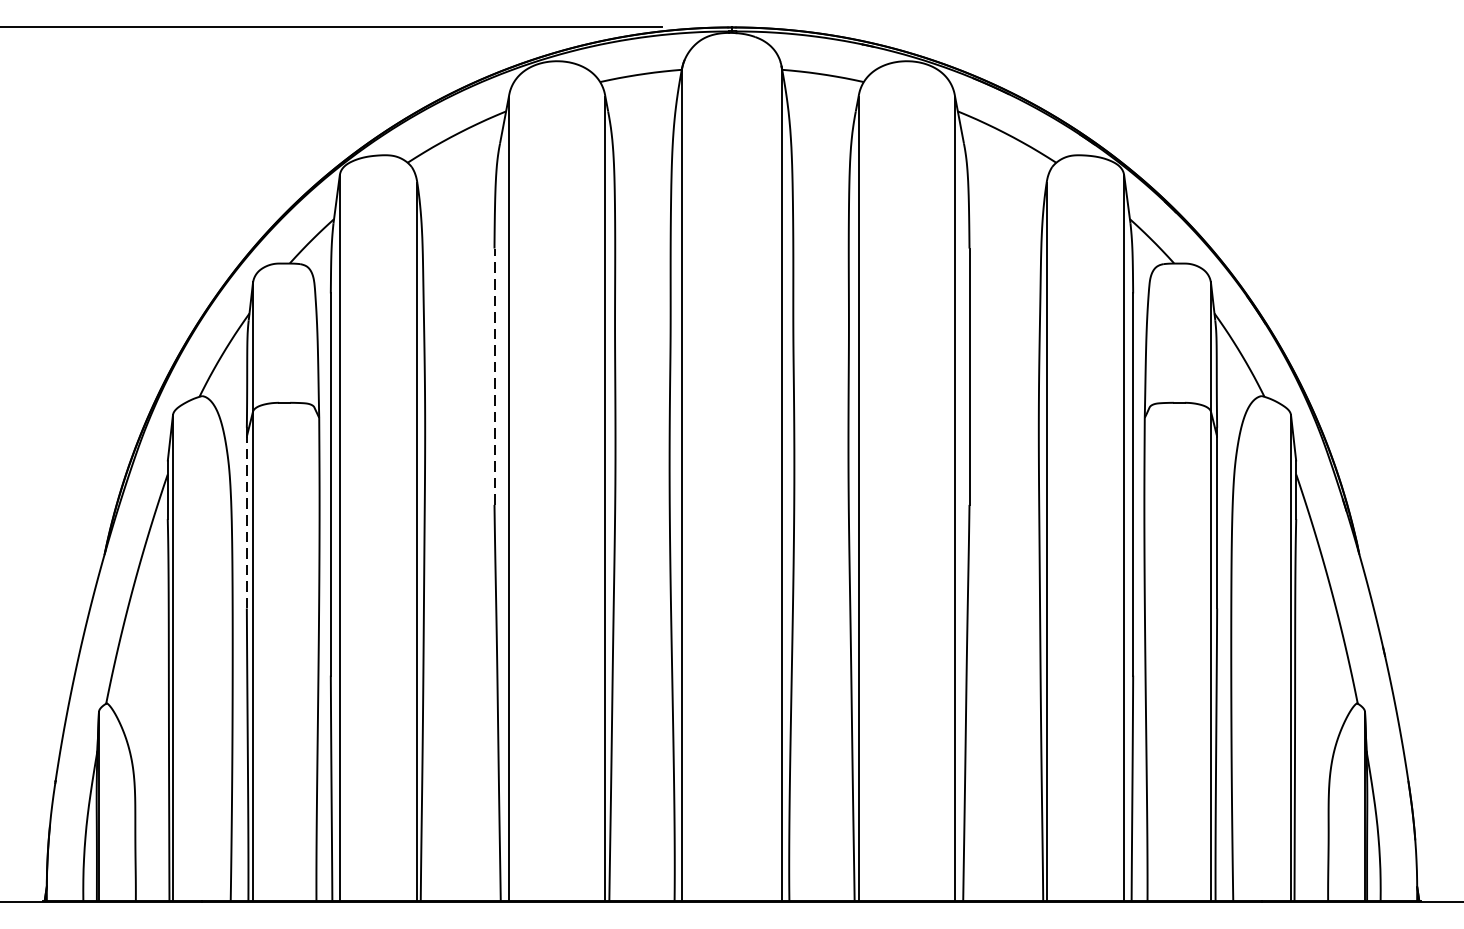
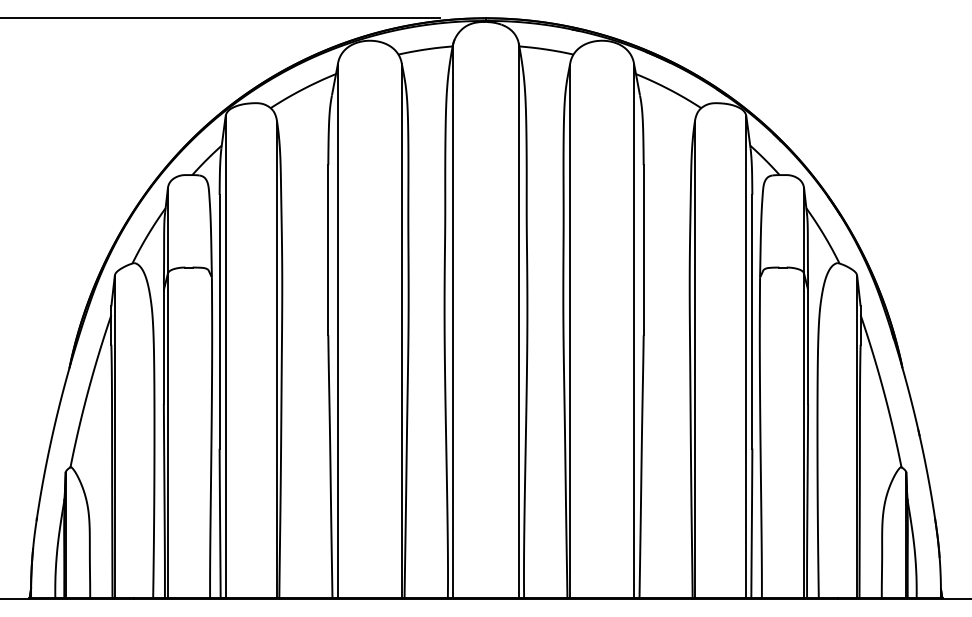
line: (494, 375) -> (328, 249), dashed -> solid
line: (246, 521) -> (163, 346), dashed -> solid

